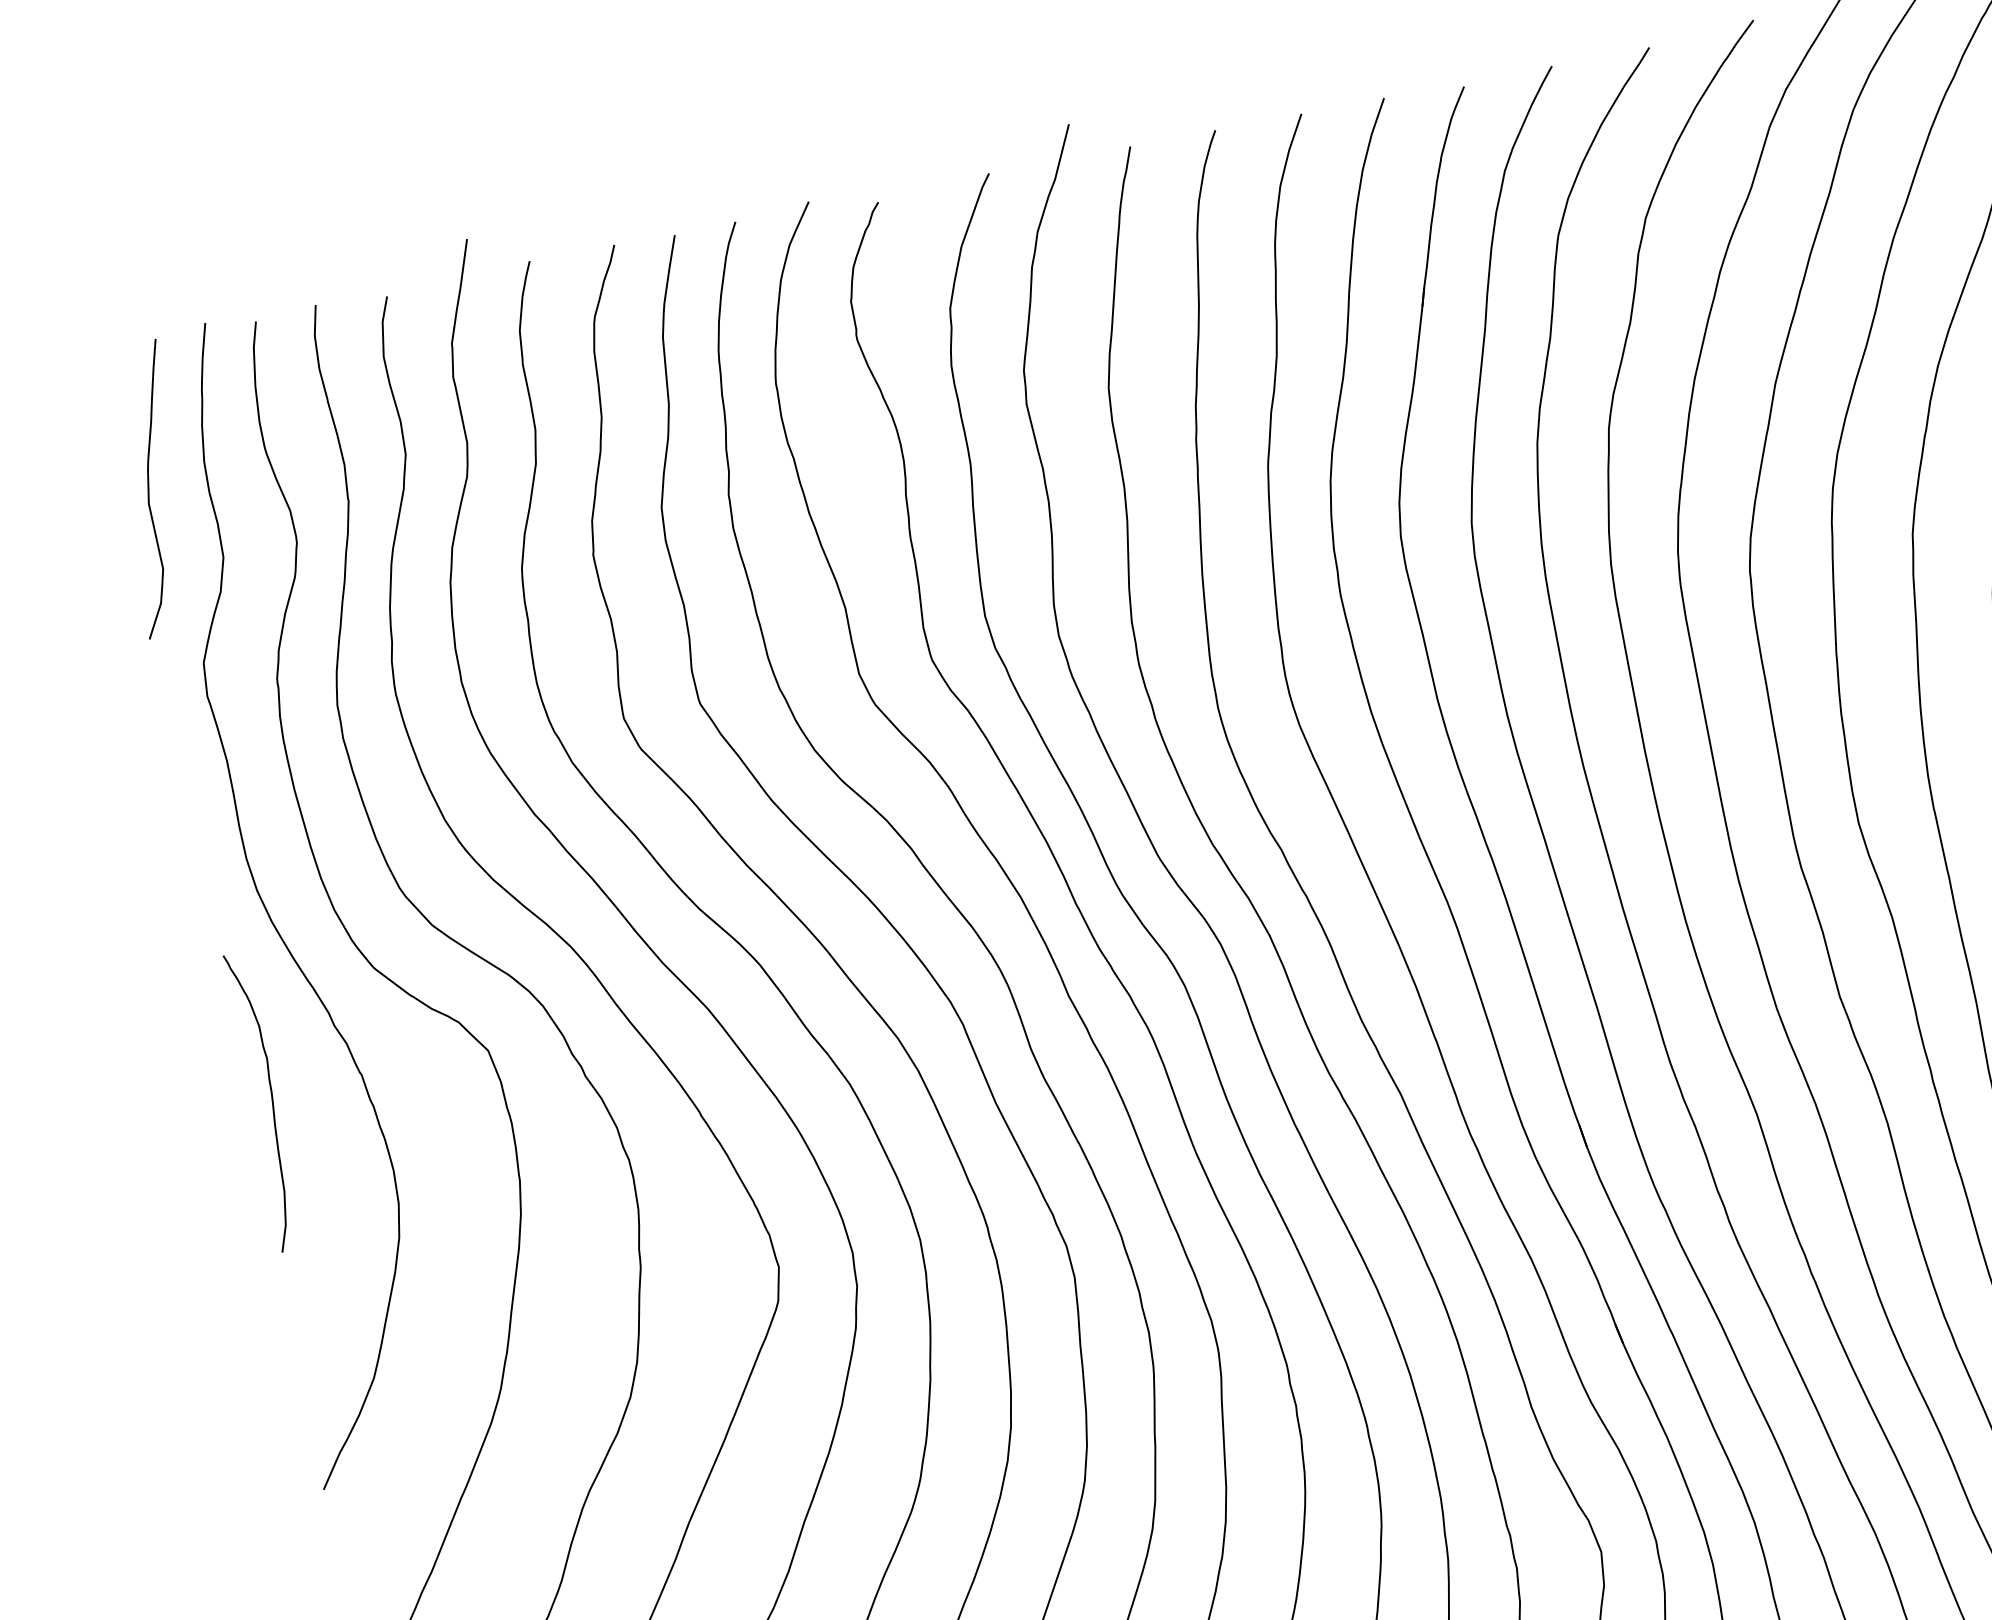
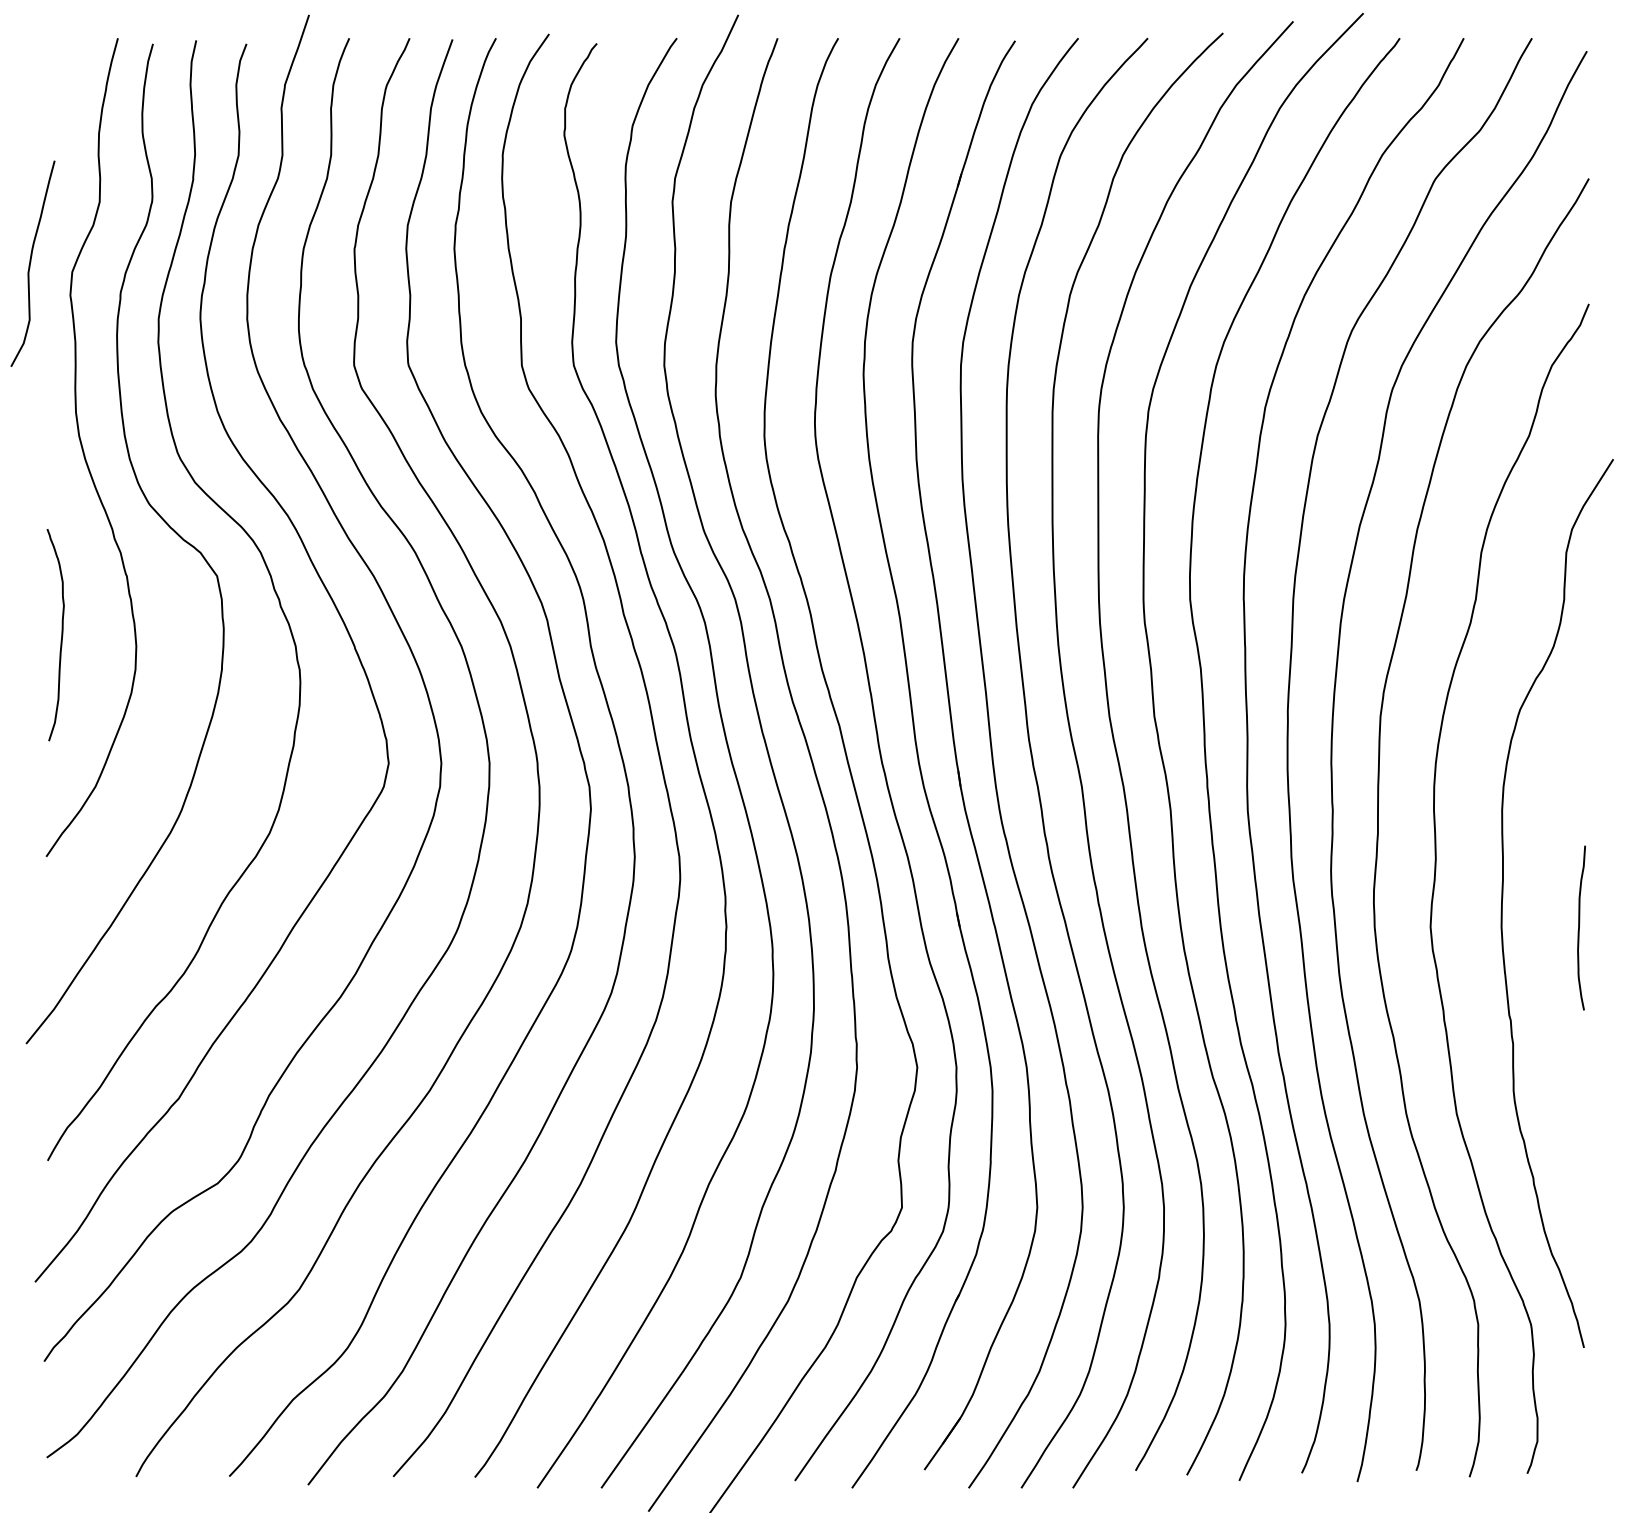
curve: (150, 487) -> (31, 262), moved
curve: (271, 1101) -> (61, 635), moved

